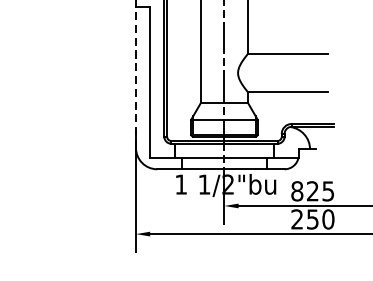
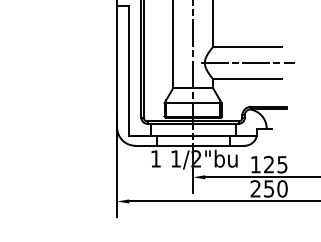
line: (288, 73) -> (248, 63), added
line: (136, 77) -> (117, 66), dashed -> solid
text: (296, 191) -> (255, 164), 825 -> 125

